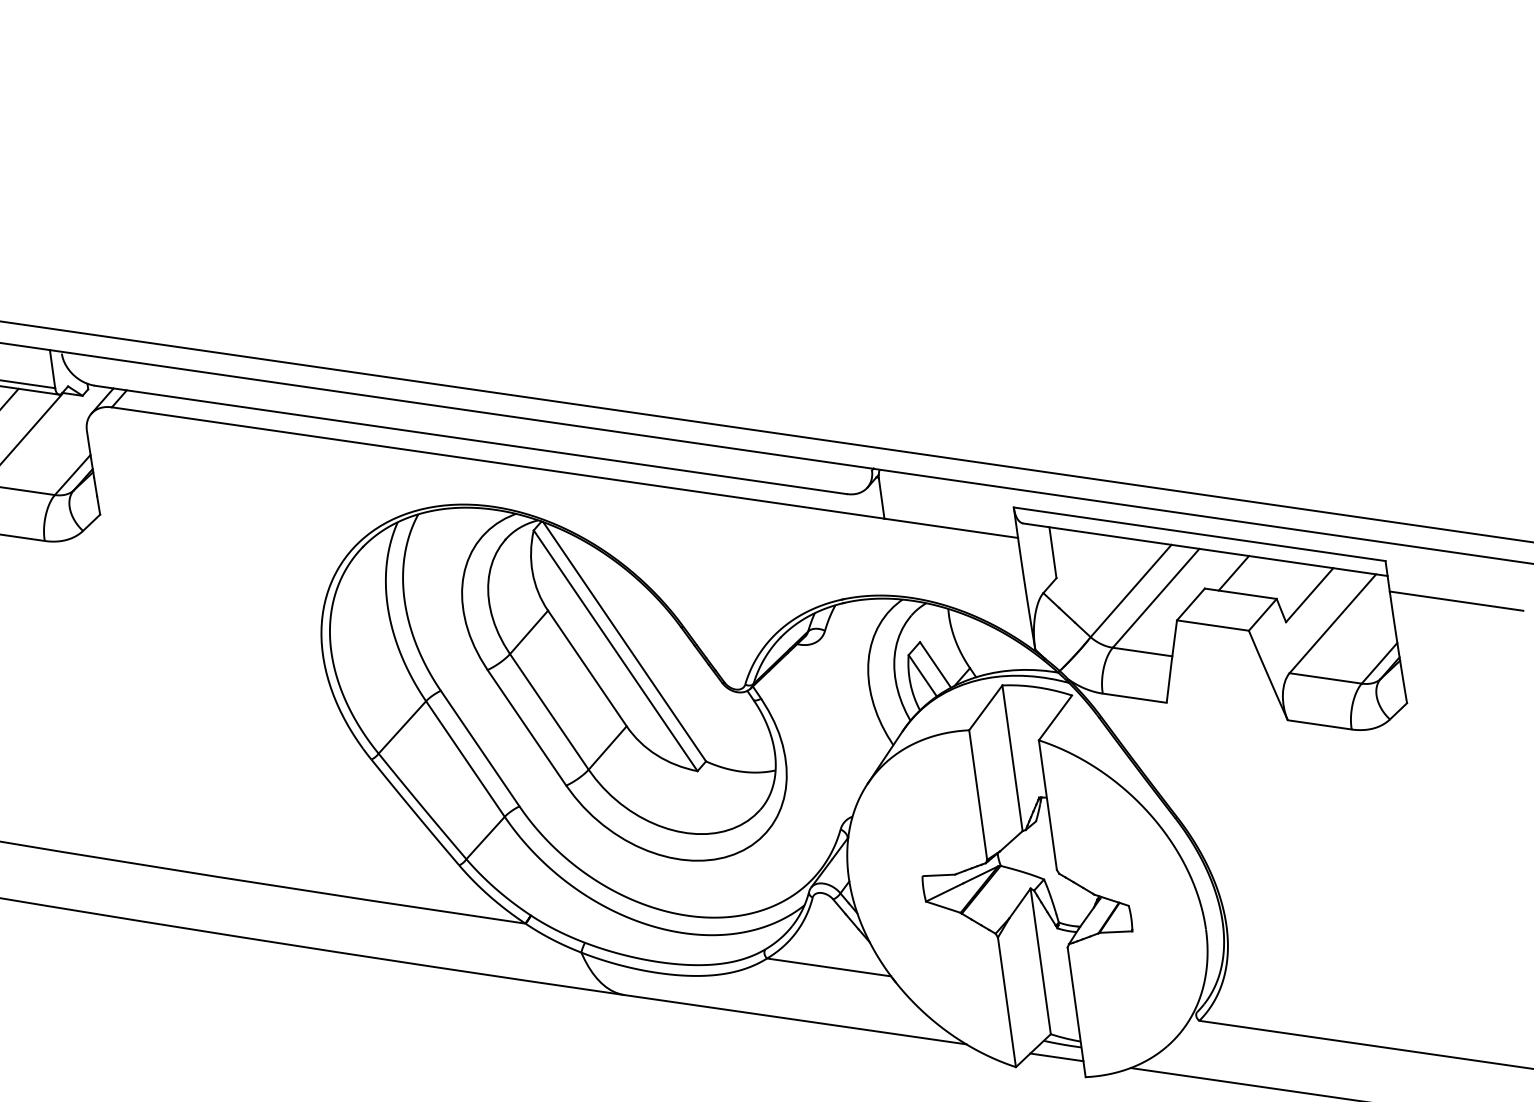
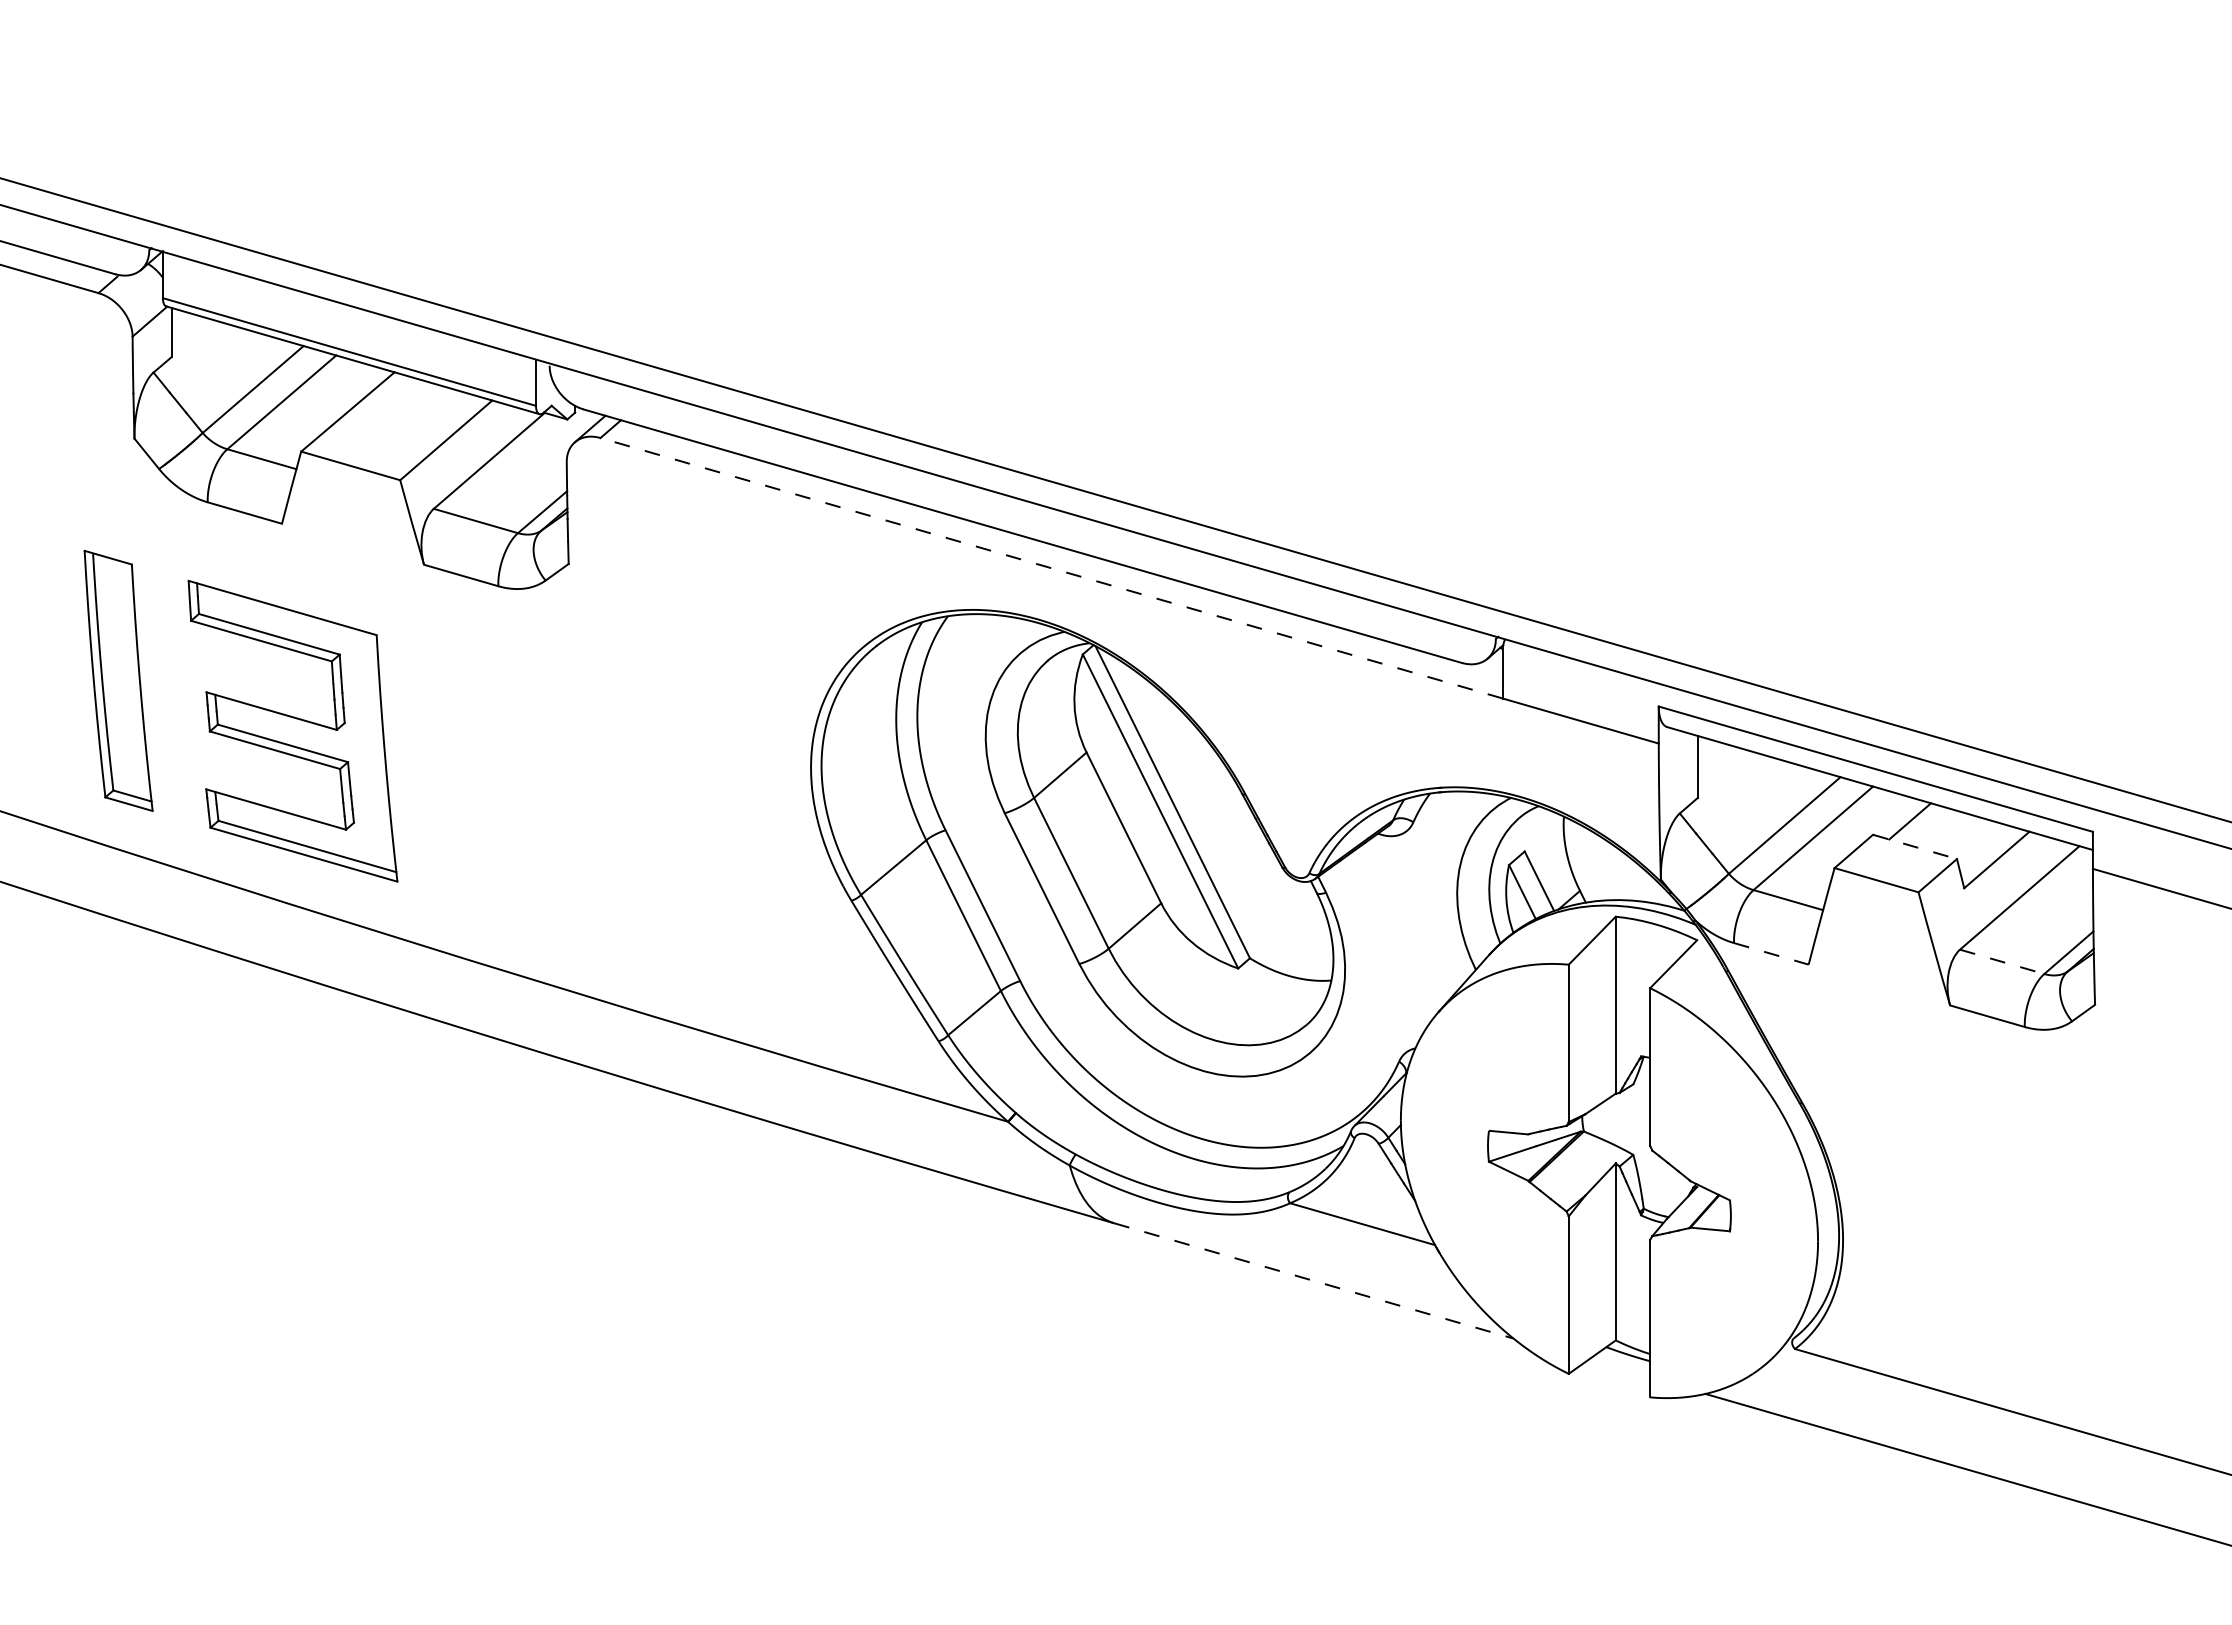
line: (498, 463) -> (1051, 568), solid -> dashed
line: (1241, 593) -> (1915, 846), solid -> dashed
line: (1325, 678) -> (2002, 961), solid -> dashed
line: (1134, 697) -> (1771, 953), solid -> dashed
line: (795, 1019) -> (1313, 1280), solid -> dashed
line: (1057, 1056) -> (1619, 1368), removed

